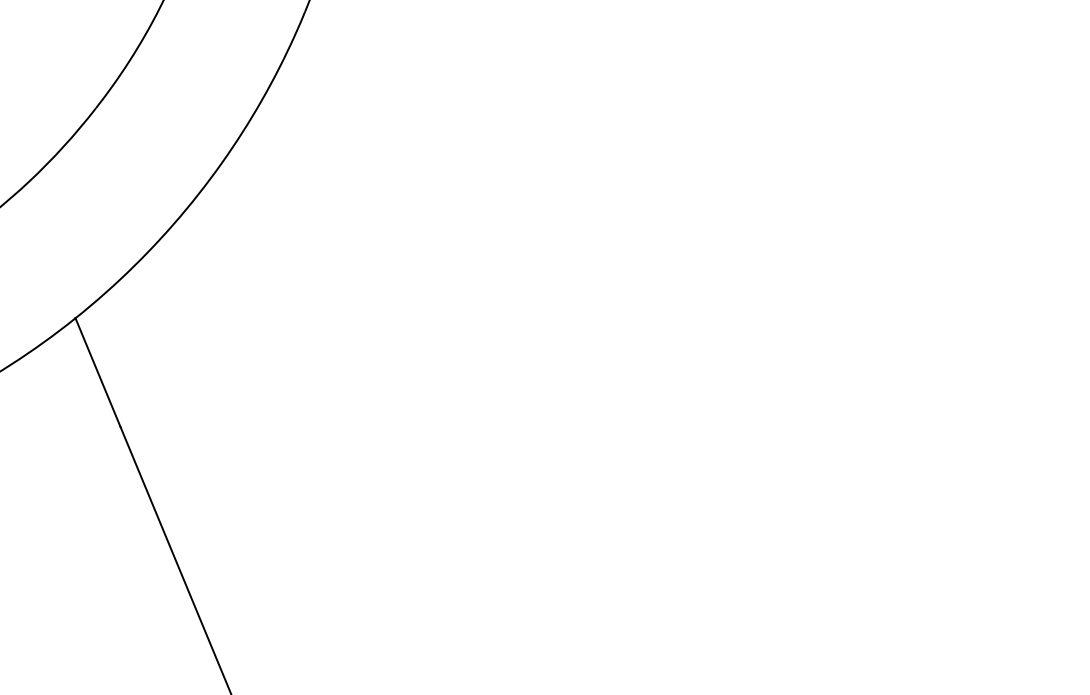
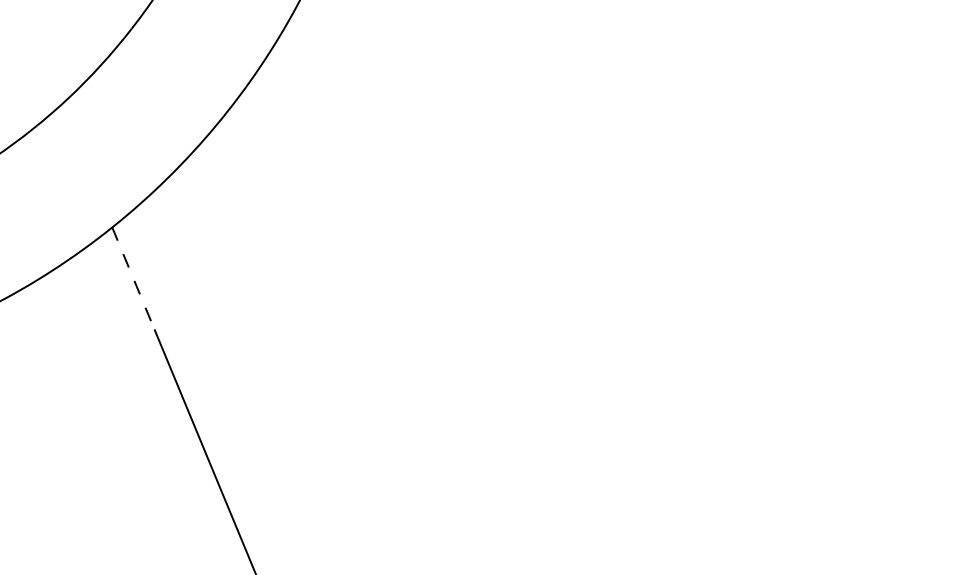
line: (98, 372) -> (134, 278), solid -> dashed

